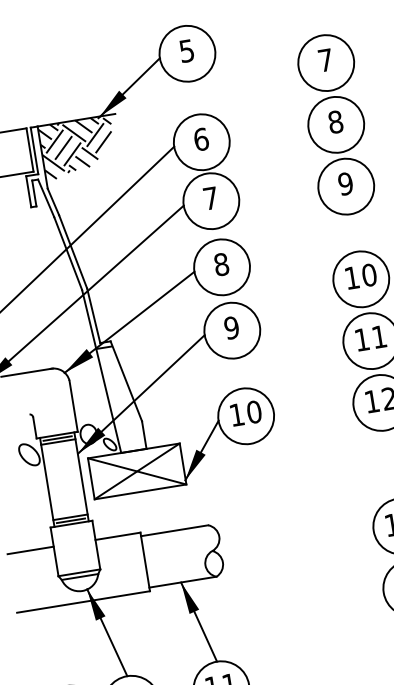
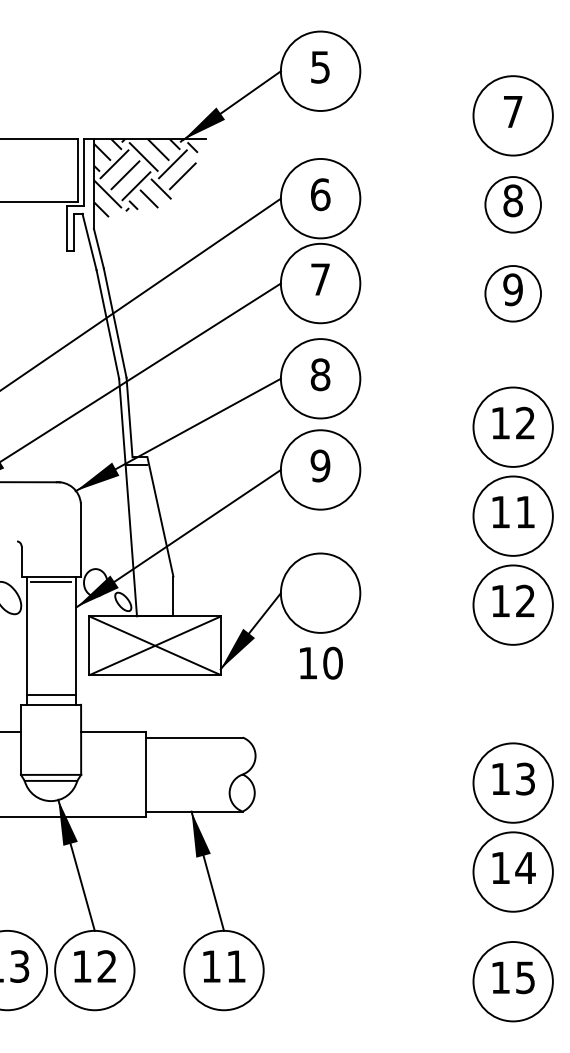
circle: (335, 124) -> (512, 204), size x0.7
circle: (345, 186) -> (512, 293), size x0.7
text: (369, 274) -> (525, 422), 10 -> 12
text: (246, 412) -> (321, 662), moved
line: (57, 442) -> (50, 586), removed
line: (70, 521) -> (50, 700), removed

